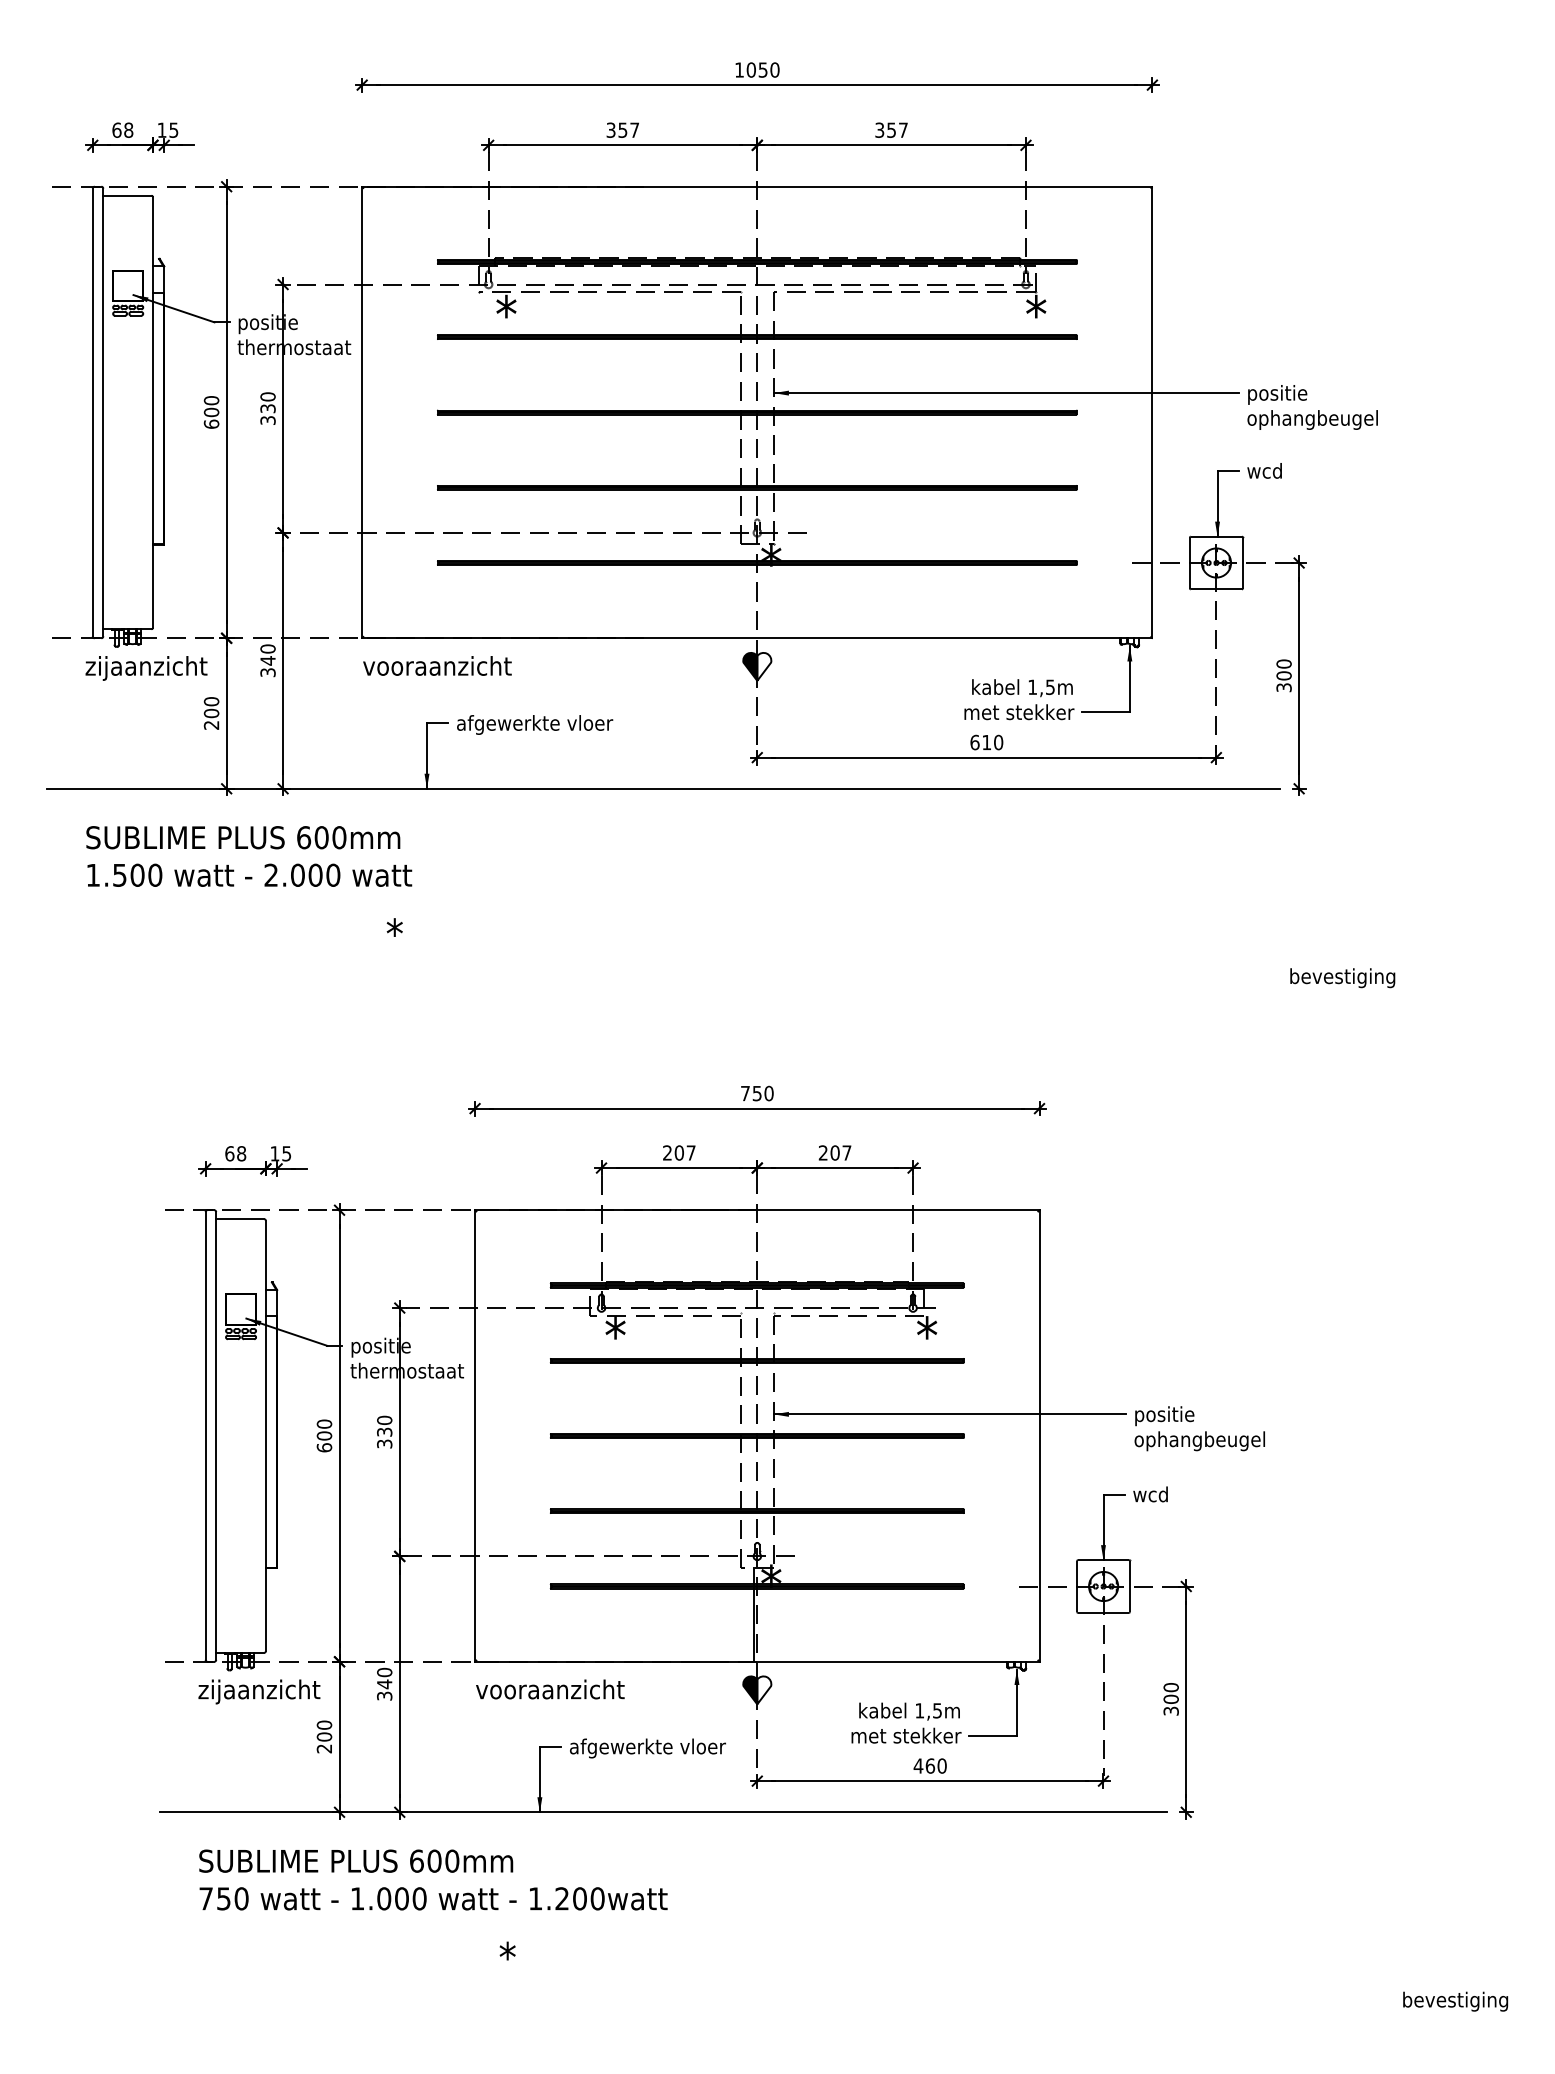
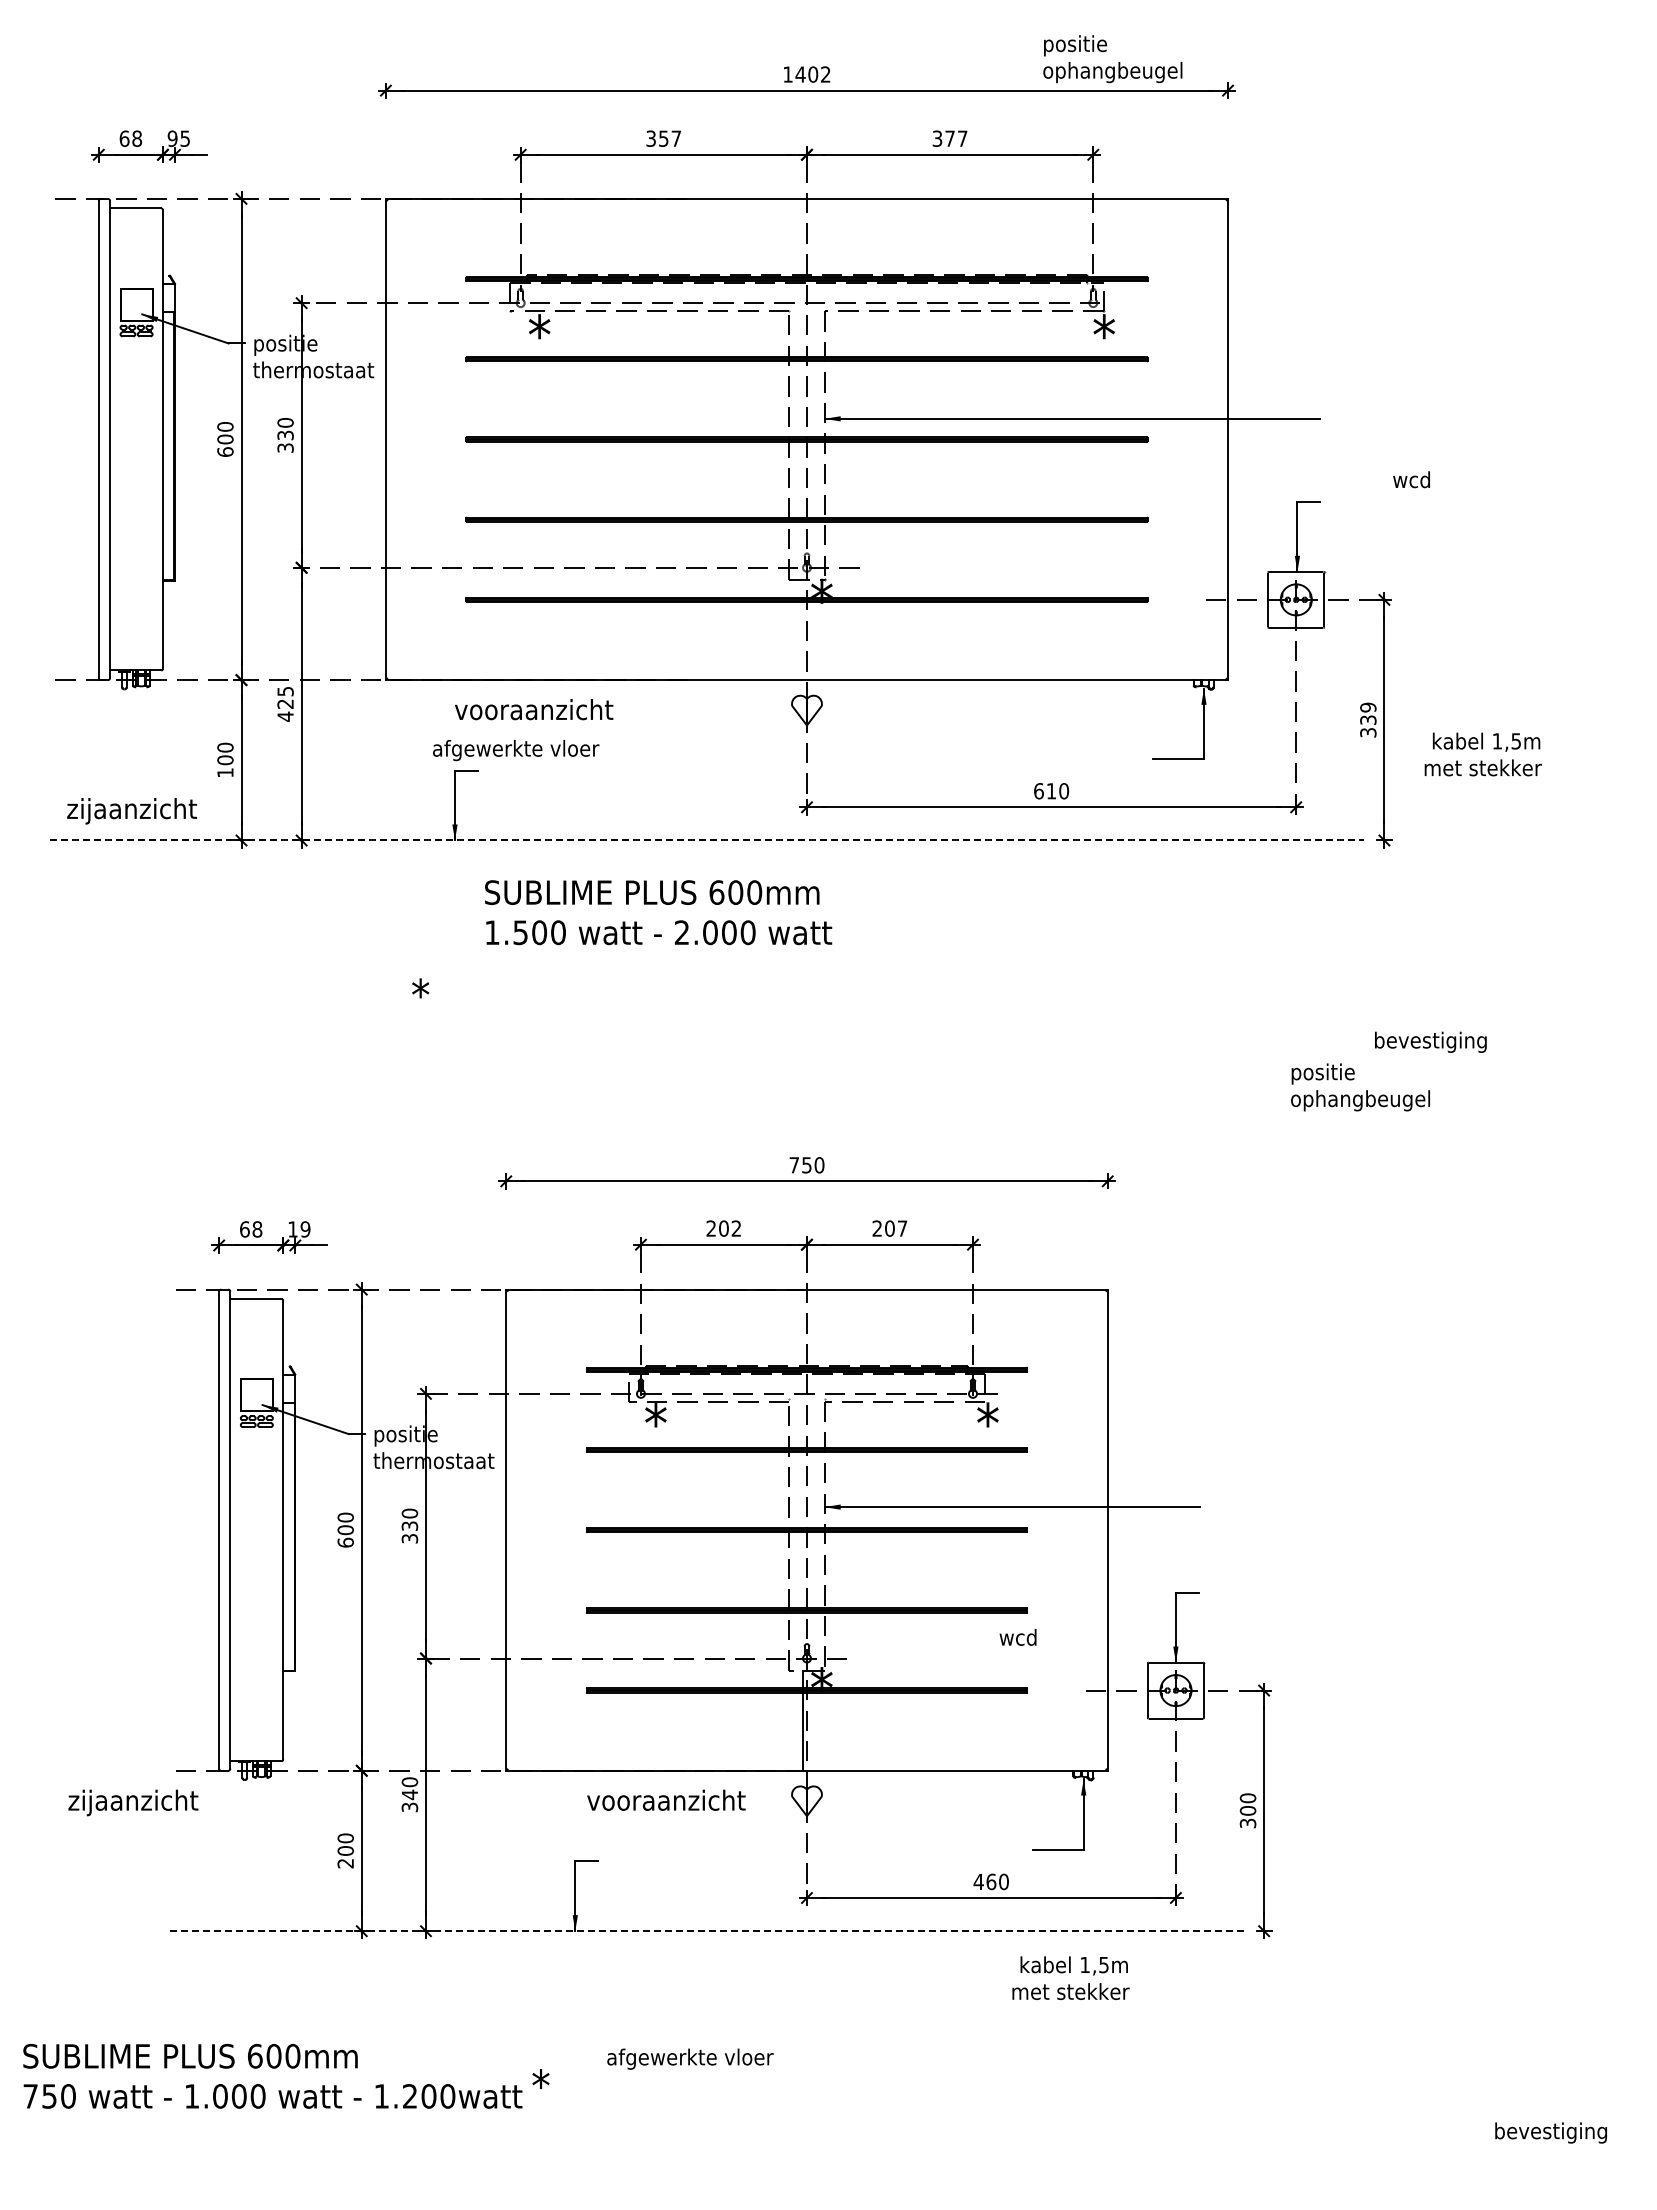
text: (762, 69) -> (812, 74), 1050 -> 1402
text: (161, 130) -> (172, 138), 15 -> 95
text: (891, 130) -> (949, 138), 357 -> 377
text: (1312, 407) -> (1112, 59), moved
text: (1264, 470) -> (1411, 479), moved
text: (267, 660) -> (285, 703), 340 -> 425
text: (437, 665) -> (534, 709), moved
fill: (750, 666) -> (799, 710), removed
text: (145, 668) -> (131, 811), moved
text: (1284, 669) -> (1368, 713), 300 -> 339
text: (1018, 699) -> (1482, 754), moved
text: (211, 724) -> (225, 772), 200 -> 100
text: (535, 724) -> (516, 750), moved
line: (663, 788) -> (707, 840), solid -> dashed
text: (249, 856) -> (658, 912), moved
text: (691, 1152) -> (736, 1228), 207 -> 202
text: (286, 1153) -> (305, 1229), 15 -> 19
text: (1199, 1428) -> (1360, 1087), moved
text: (1150, 1494) -> (1017, 1637), moved
text: (550, 1688) -> (666, 1799), moved
fill: (750, 1690) -> (799, 1801), removed
text: (259, 1691) -> (133, 1802), moved
text: (906, 1722) -> (1070, 1977), moved
text: (648, 1747) -> (690, 2058), moved
line: (663, 1812) -> (707, 1931), solid -> dashed
text: (433, 1879) -> (272, 2075), moved

